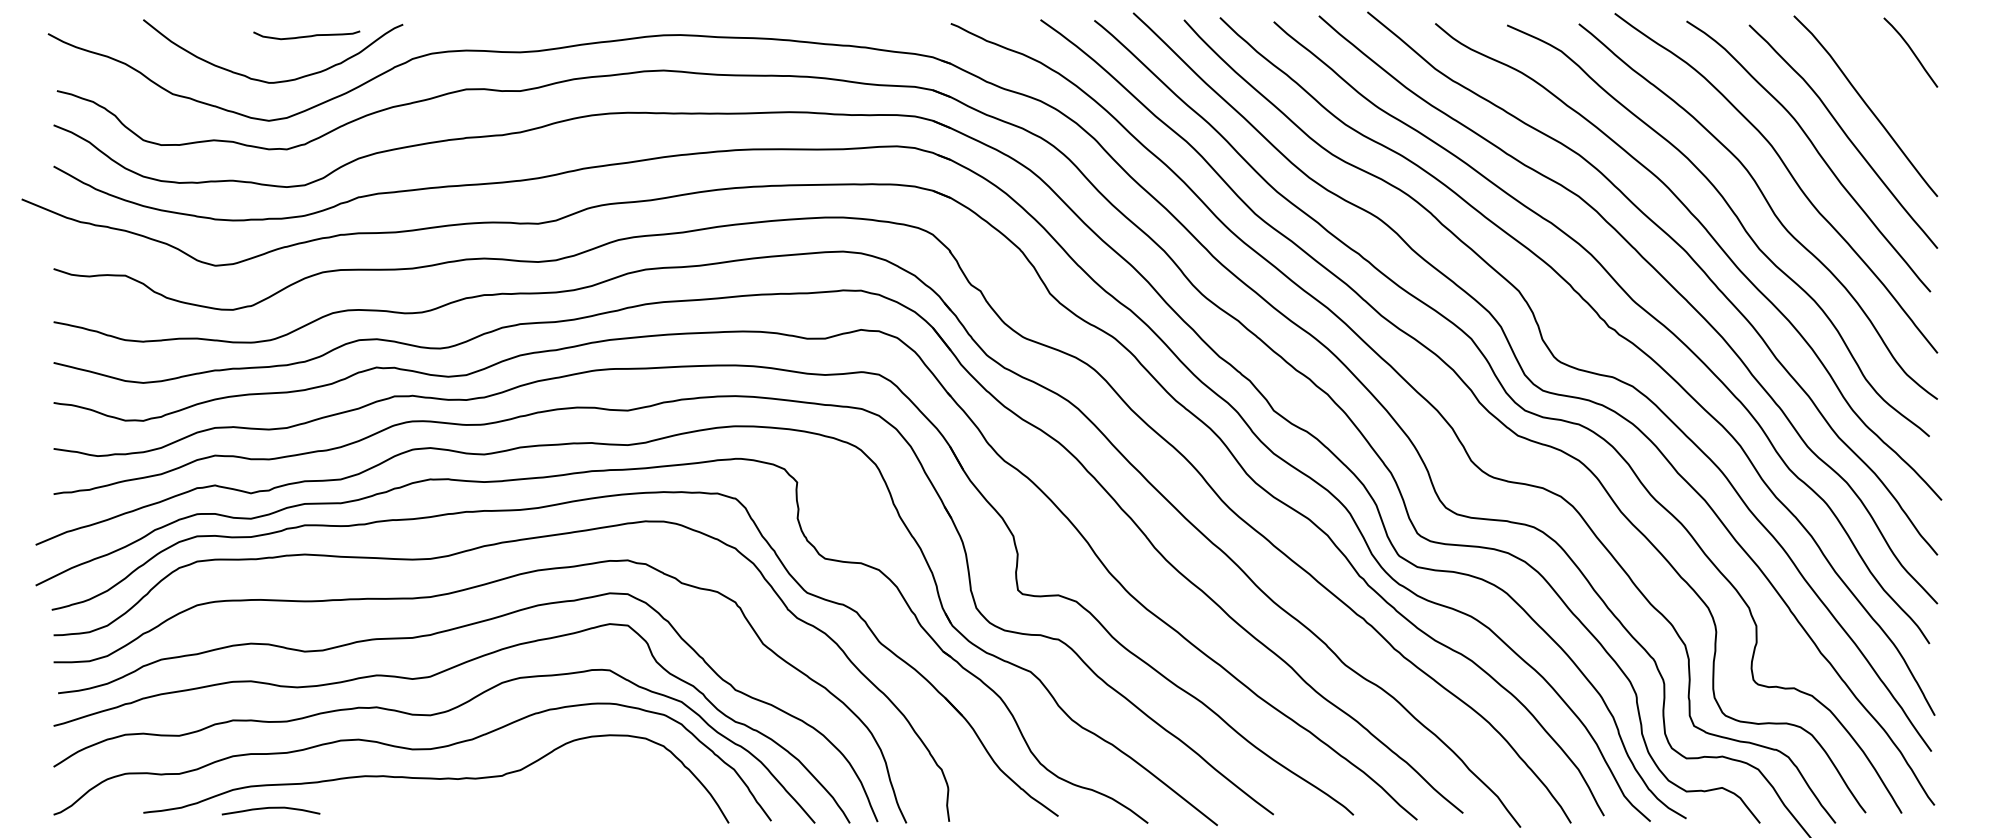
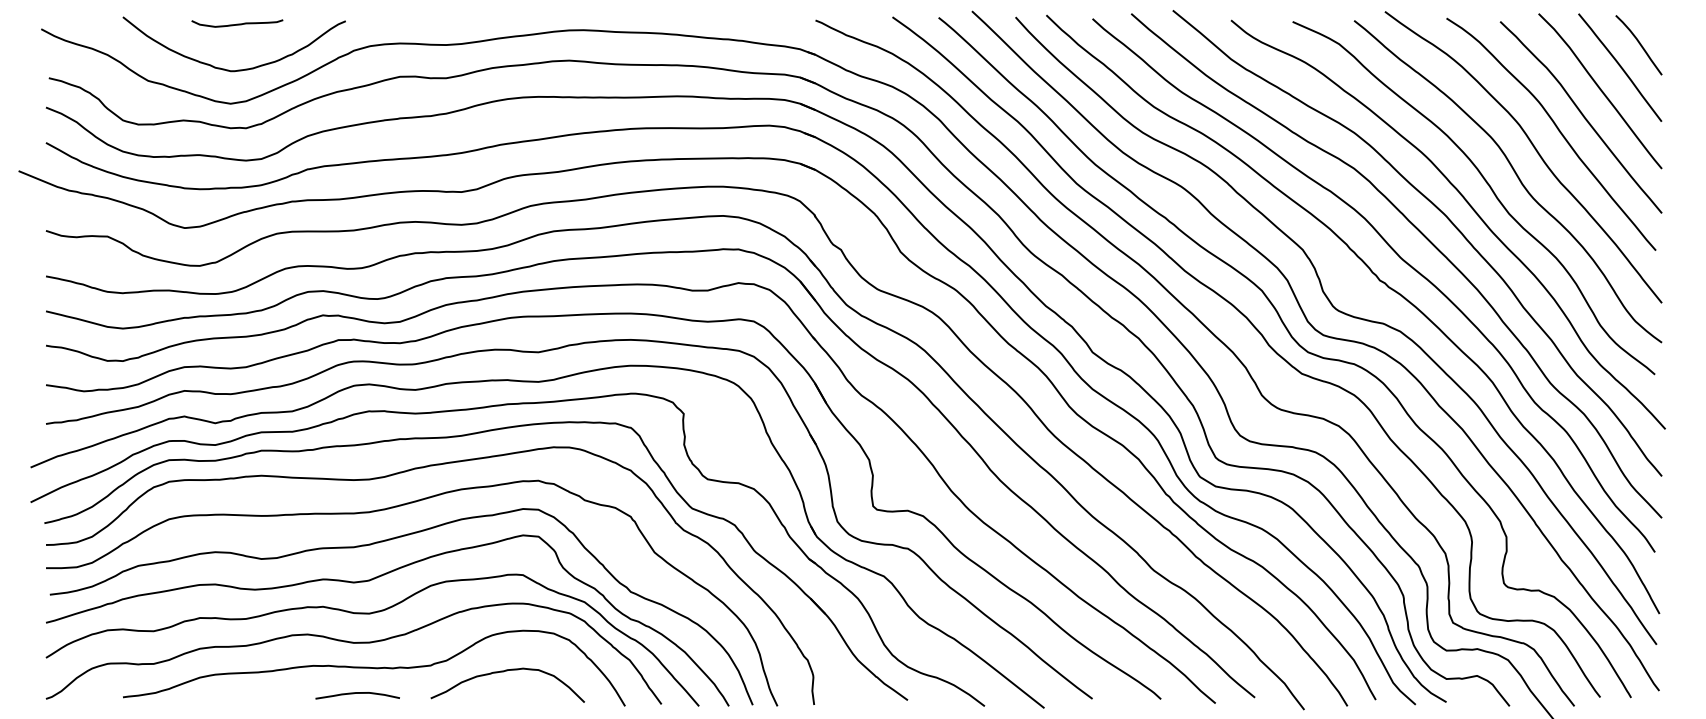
curve: (306, 35) -> (237, 23), moved
curve: (1888, 77) -> (1619, 66), added
curve: (588, 783) -> (504, 672), added
curve: (270, 808) -> (357, 693), moved

